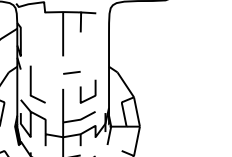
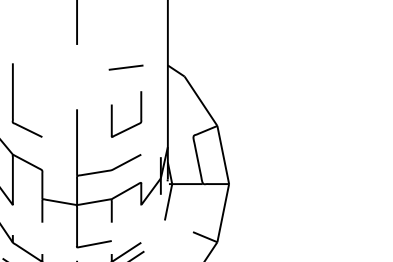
line: (71, 72) -> (125, 66), moved

